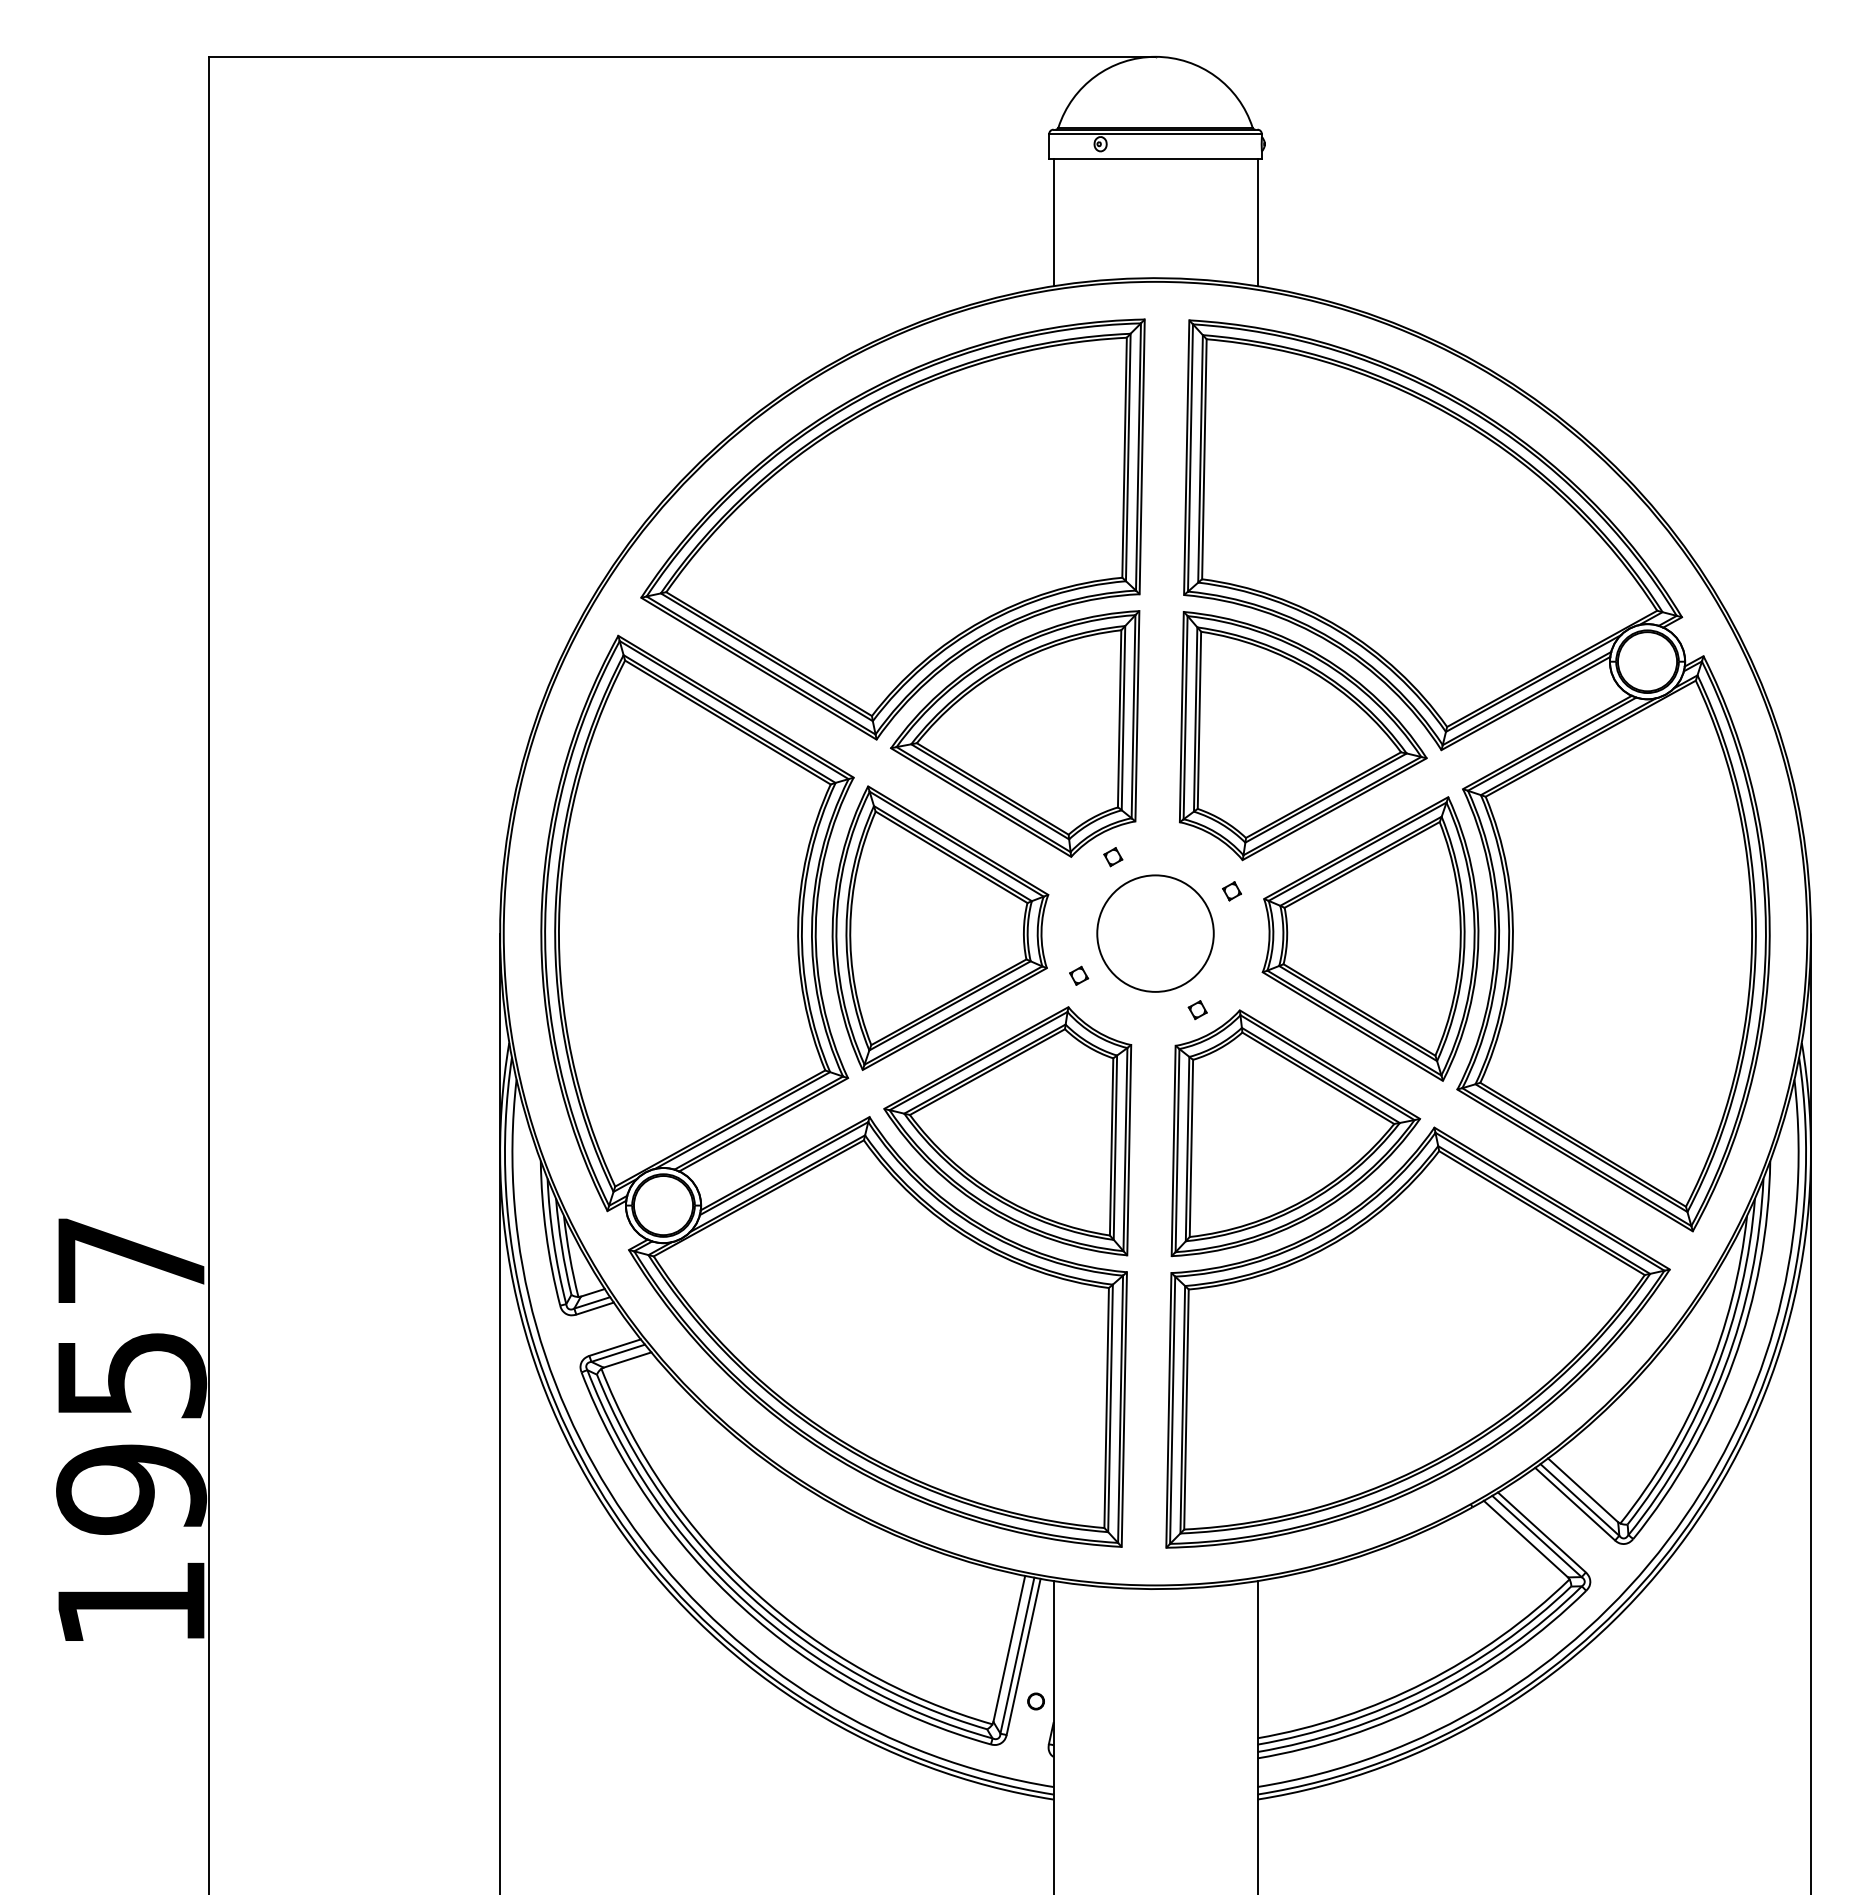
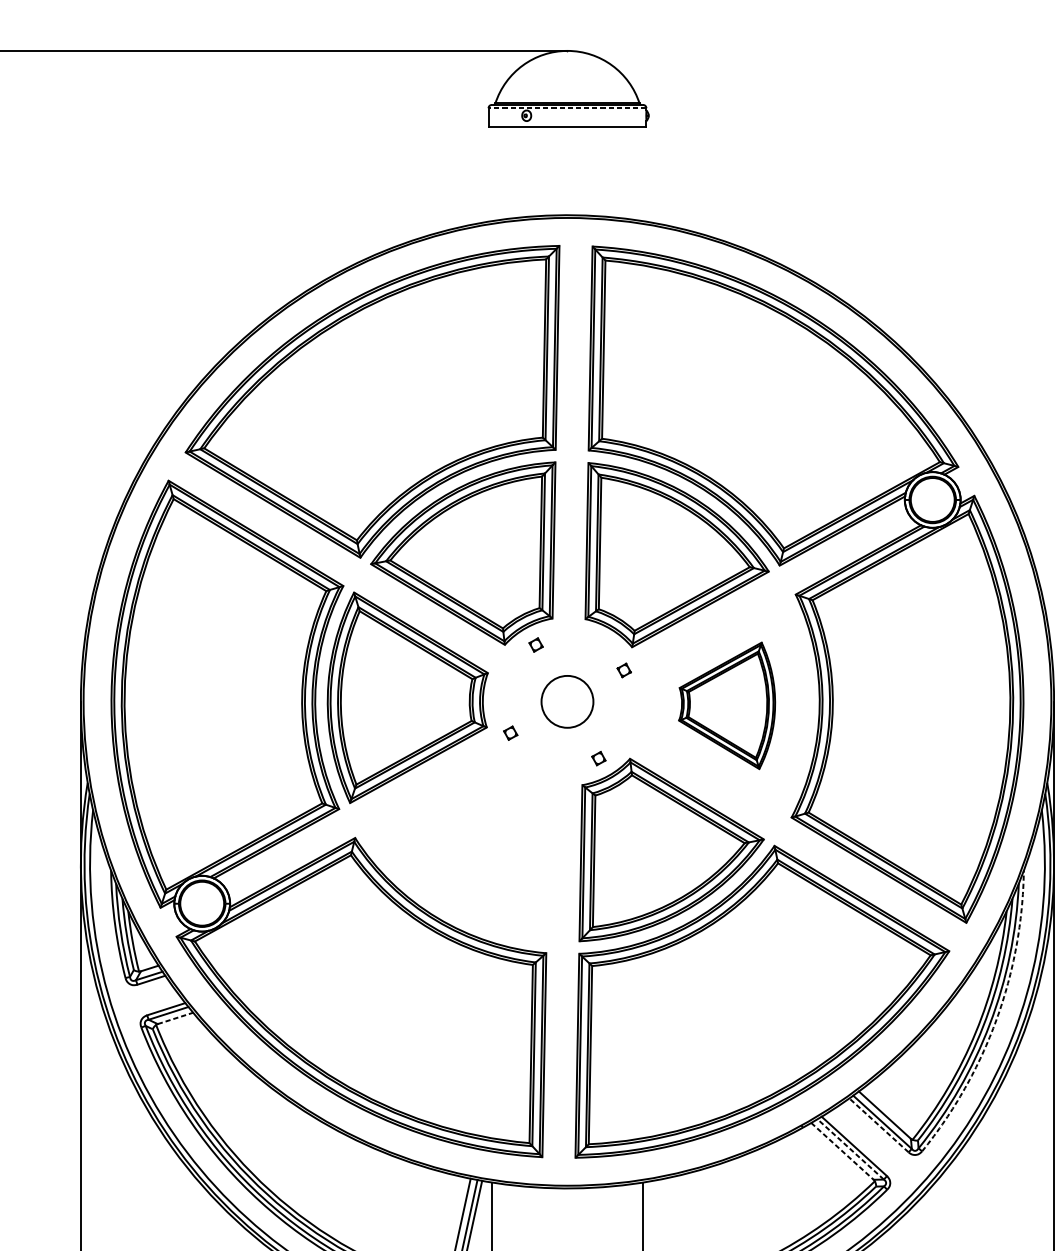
line: (1155, 134) -> (567, 108), solid -> dashed
line: (1053, 222) -> (491, 173), removed
line: (1257, 222) -> (643, 173), removed
circle: (1155, 933) -> (567, 701), size x0.6
part: (1370, 938) -> (727, 705), size x0.6
part: (1007, 1131) -> (457, 848), removed
line: (628, 1359) -> (176, 1018), solid -> dashed
arc: (1733, 1361) -> (996, 1019), solid -> dashed
line: (1575, 1504) -> (879, 1125), solid -> dashed
line: (1536, 1536) -> (850, 1149), solid -> dashed
line: (1525, 1539) -> (842, 1151), solid -> dashed

